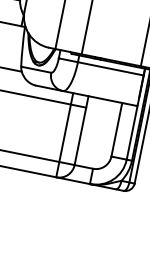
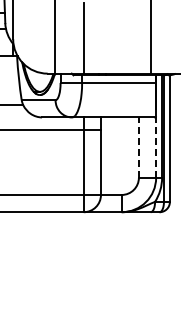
line: (116, 129) -> (138, 147), solid -> dashed
line: (132, 132) -> (156, 147), solid -> dashed

